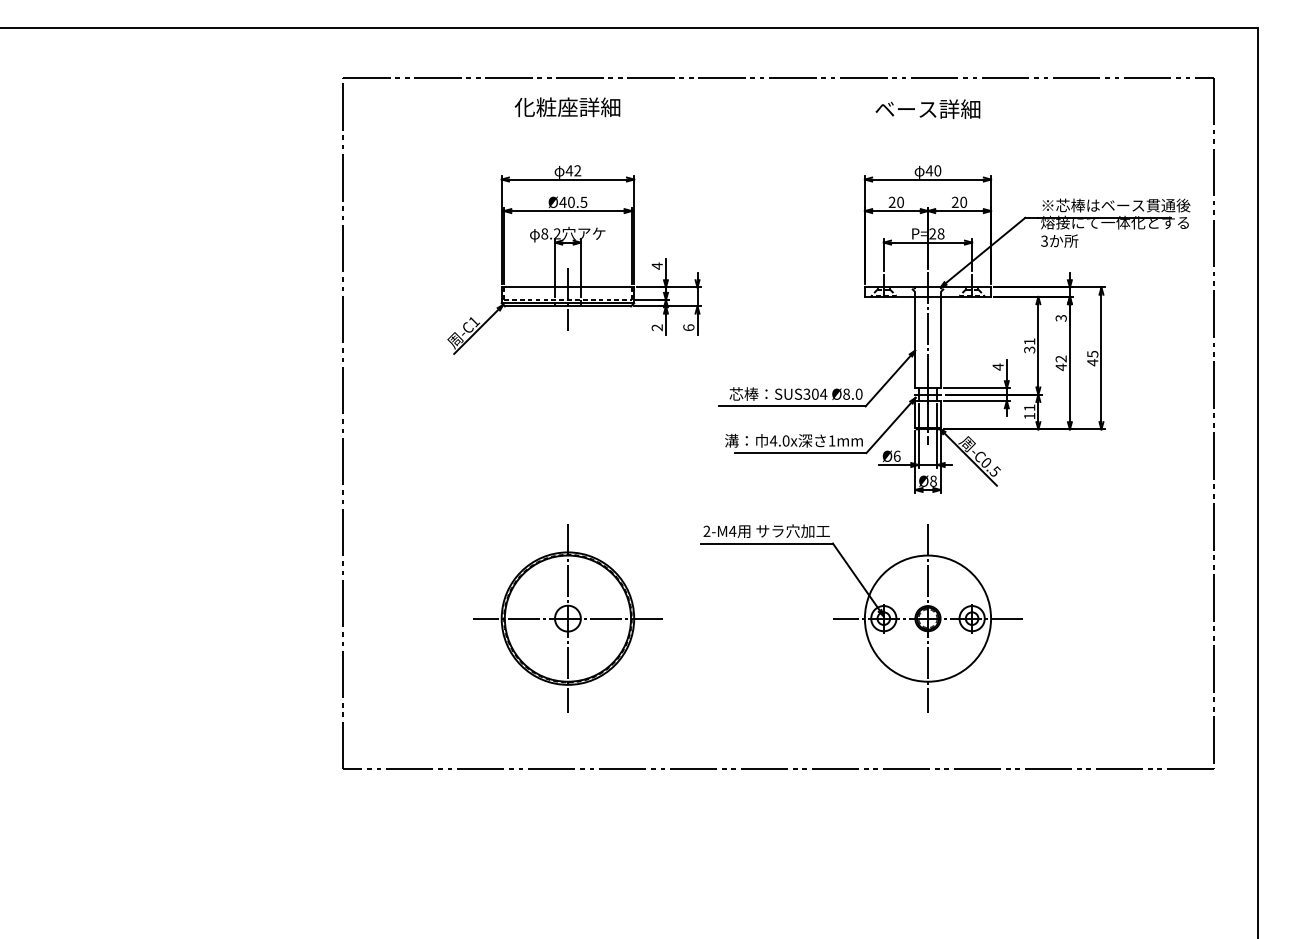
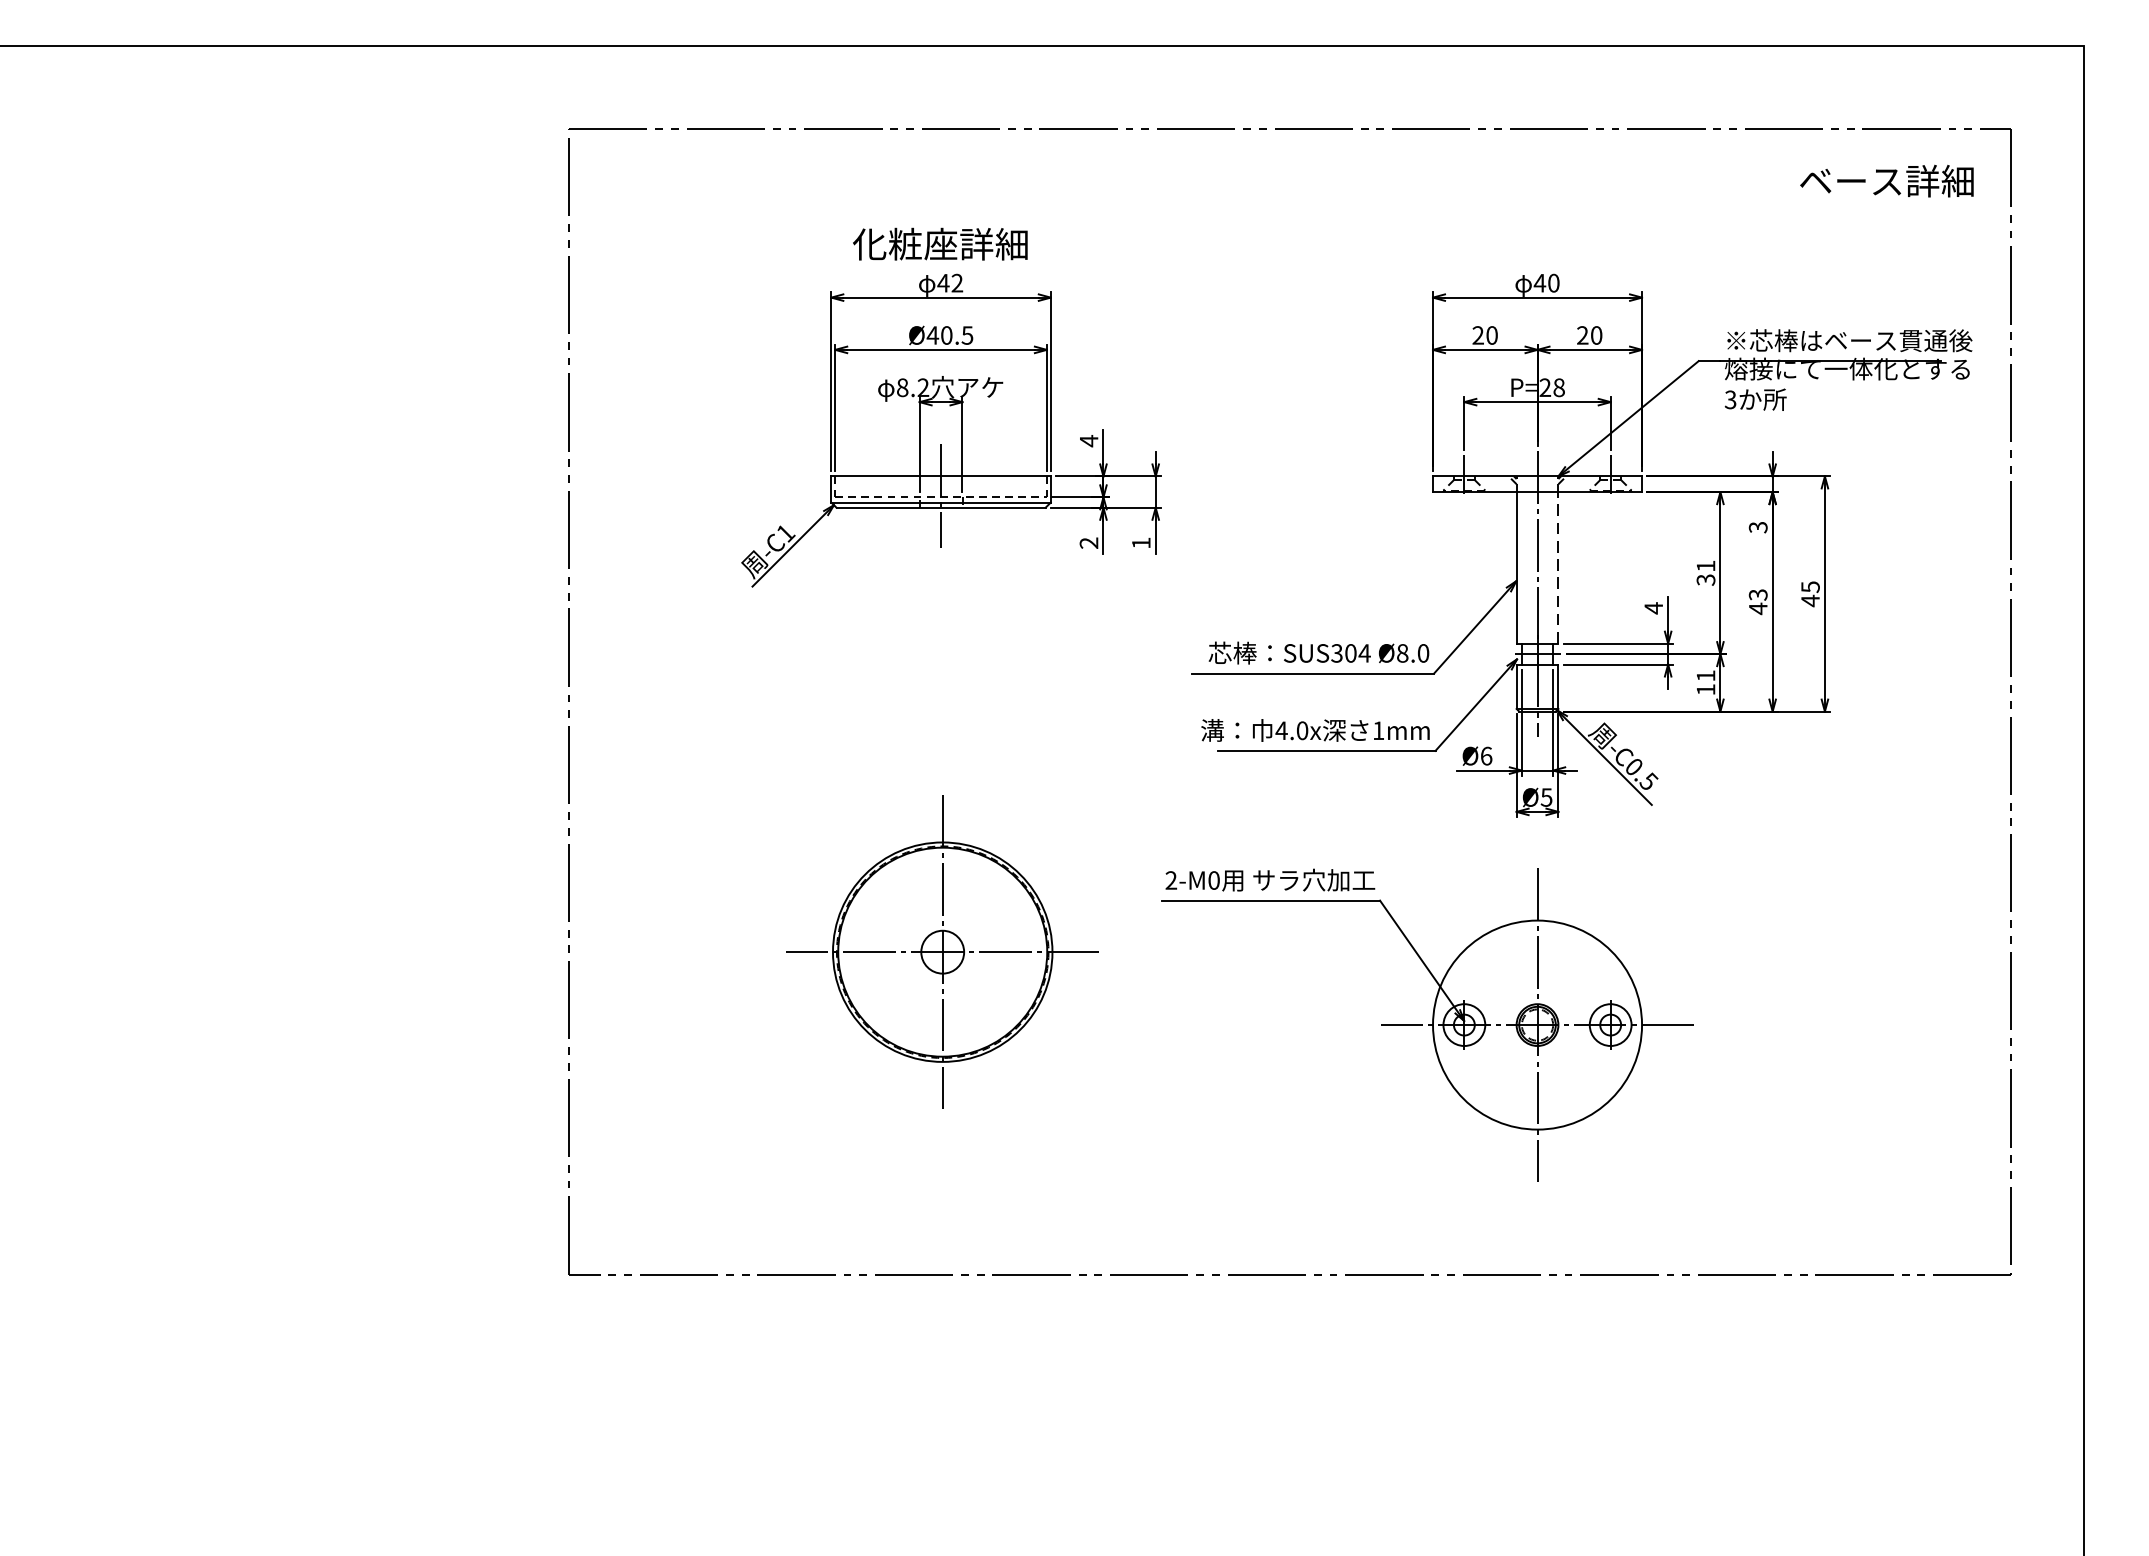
text: (567, 107) -> (940, 244), moved
text: (927, 108) -> (1886, 179), moved
text: (688, 327) -> (1140, 542), 6 -> 1
line: (940, 342) -> (1558, 567), solid -> dashed
text: (1061, 358) -> (1758, 594), 42 -> 43
text: (933, 480) -> (1546, 796), Ø8 -> Ø5
text: (732, 530) -> (1213, 879), 2-M4 -> 2-M0
part: (567, 618) -> (941, 951), moved

